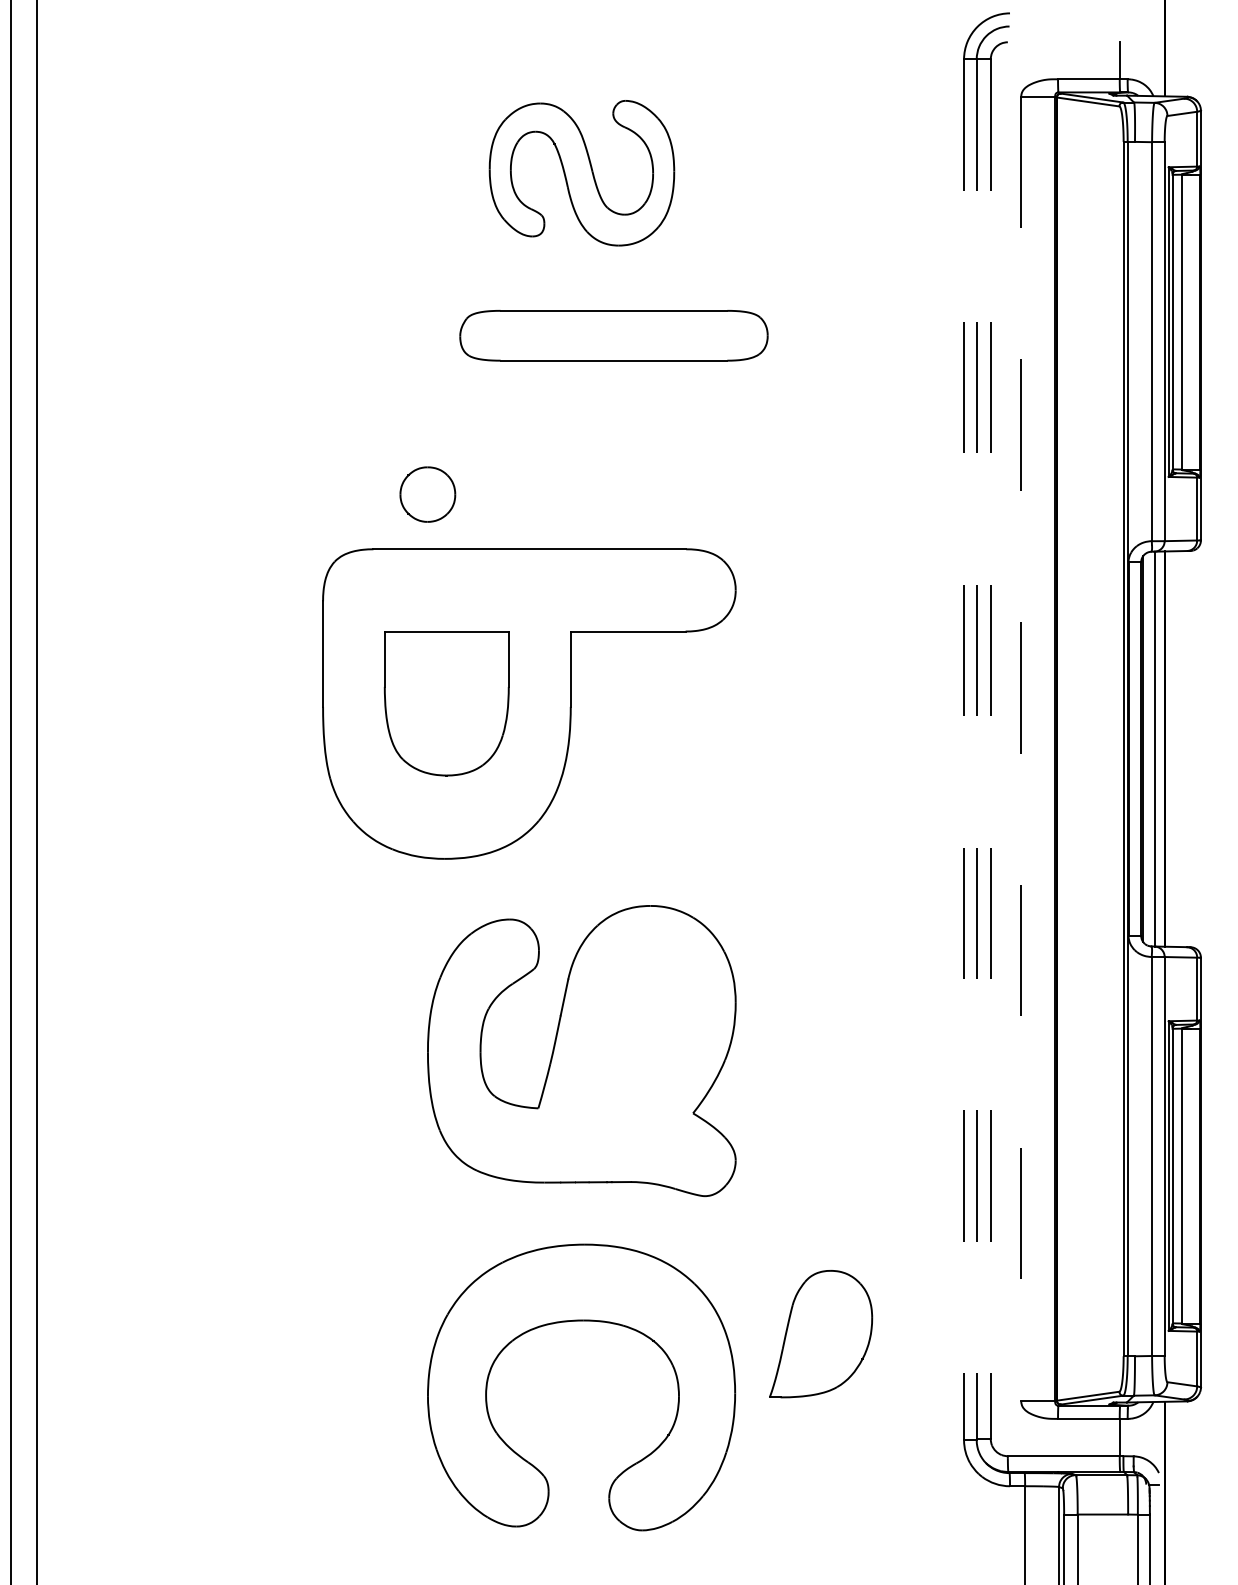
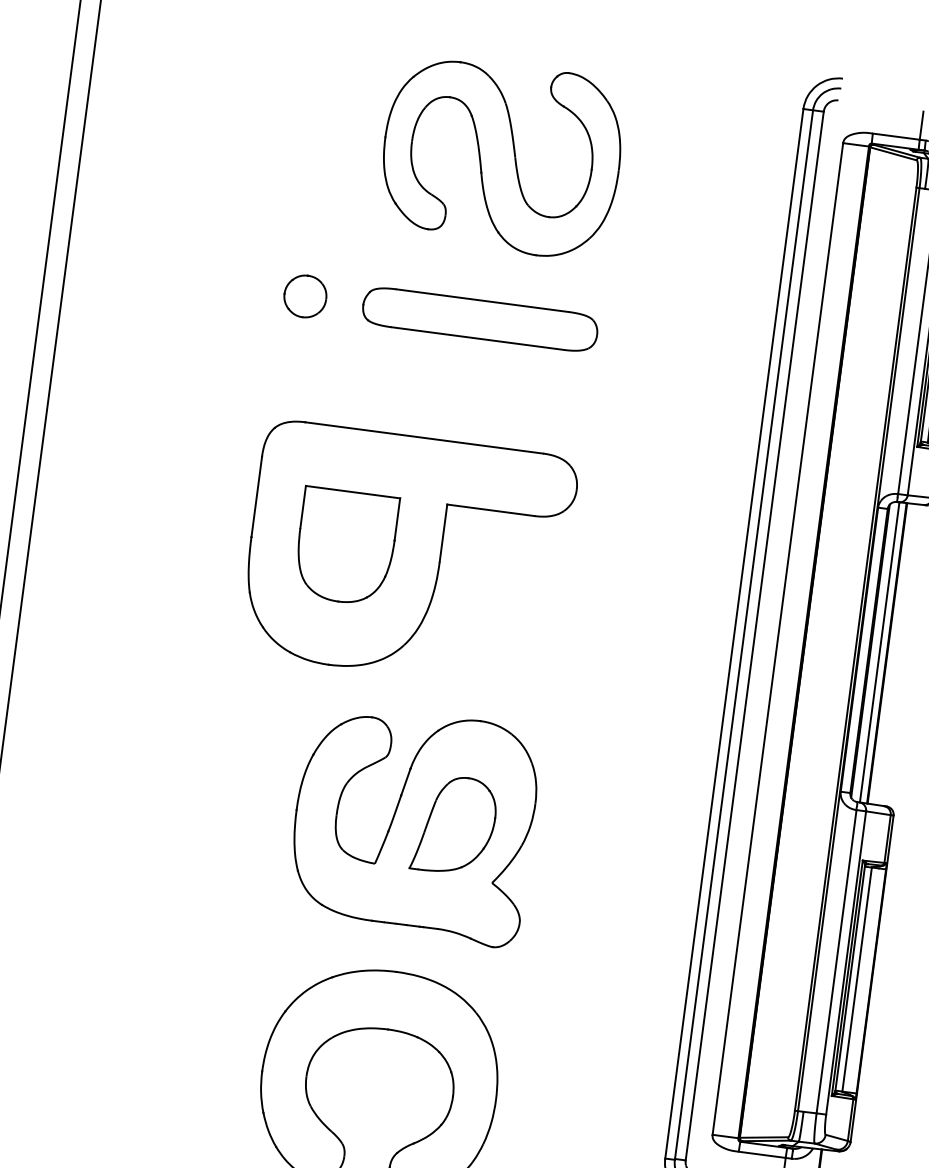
part: (581, 172) -> (501, 156), size x1.67
part: (613, 335) -> (479, 319), moved
part: (427, 494) -> (305, 296), moved
line: (990, 749) -> (754, 636), dashed -> solid
line: (1021, 749) -> (778, 639), dashed -> solid
line: (964, 750) -> (734, 634), dashed -> solid
line: (976, 750) -> (743, 635), dashed -> solid
part: (821, 1334) -> (455, 825), moved

